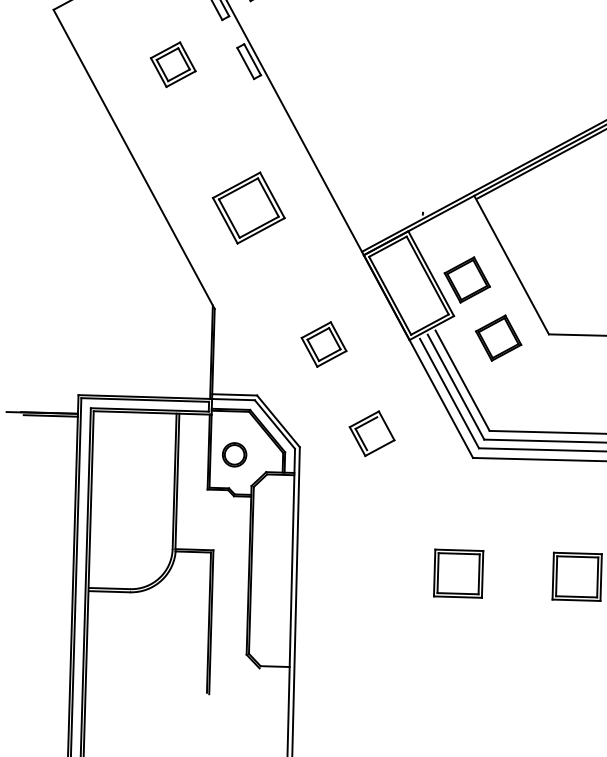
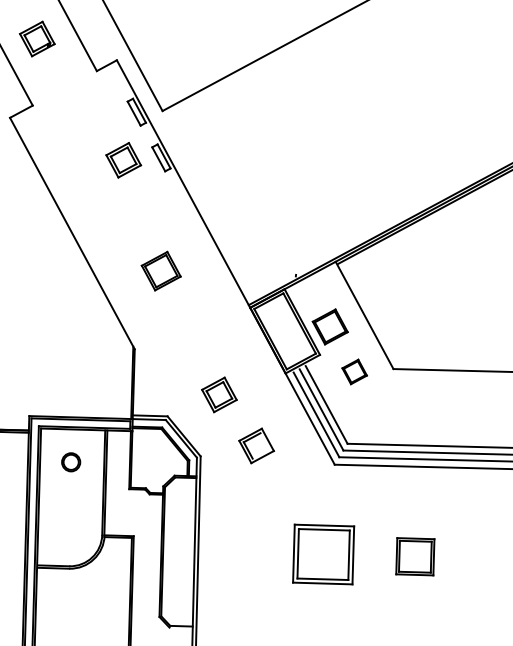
part: (173, 64) -> (123, 160), moved
part: (249, 207) -> (161, 270), size x0.7
part: (498, 337) -> (354, 371), size x0.7
part: (324, 343) -> (219, 394), moved
part: (235, 455) -> (71, 462), moved
part: (458, 572) -> (323, 553), size x1.6

